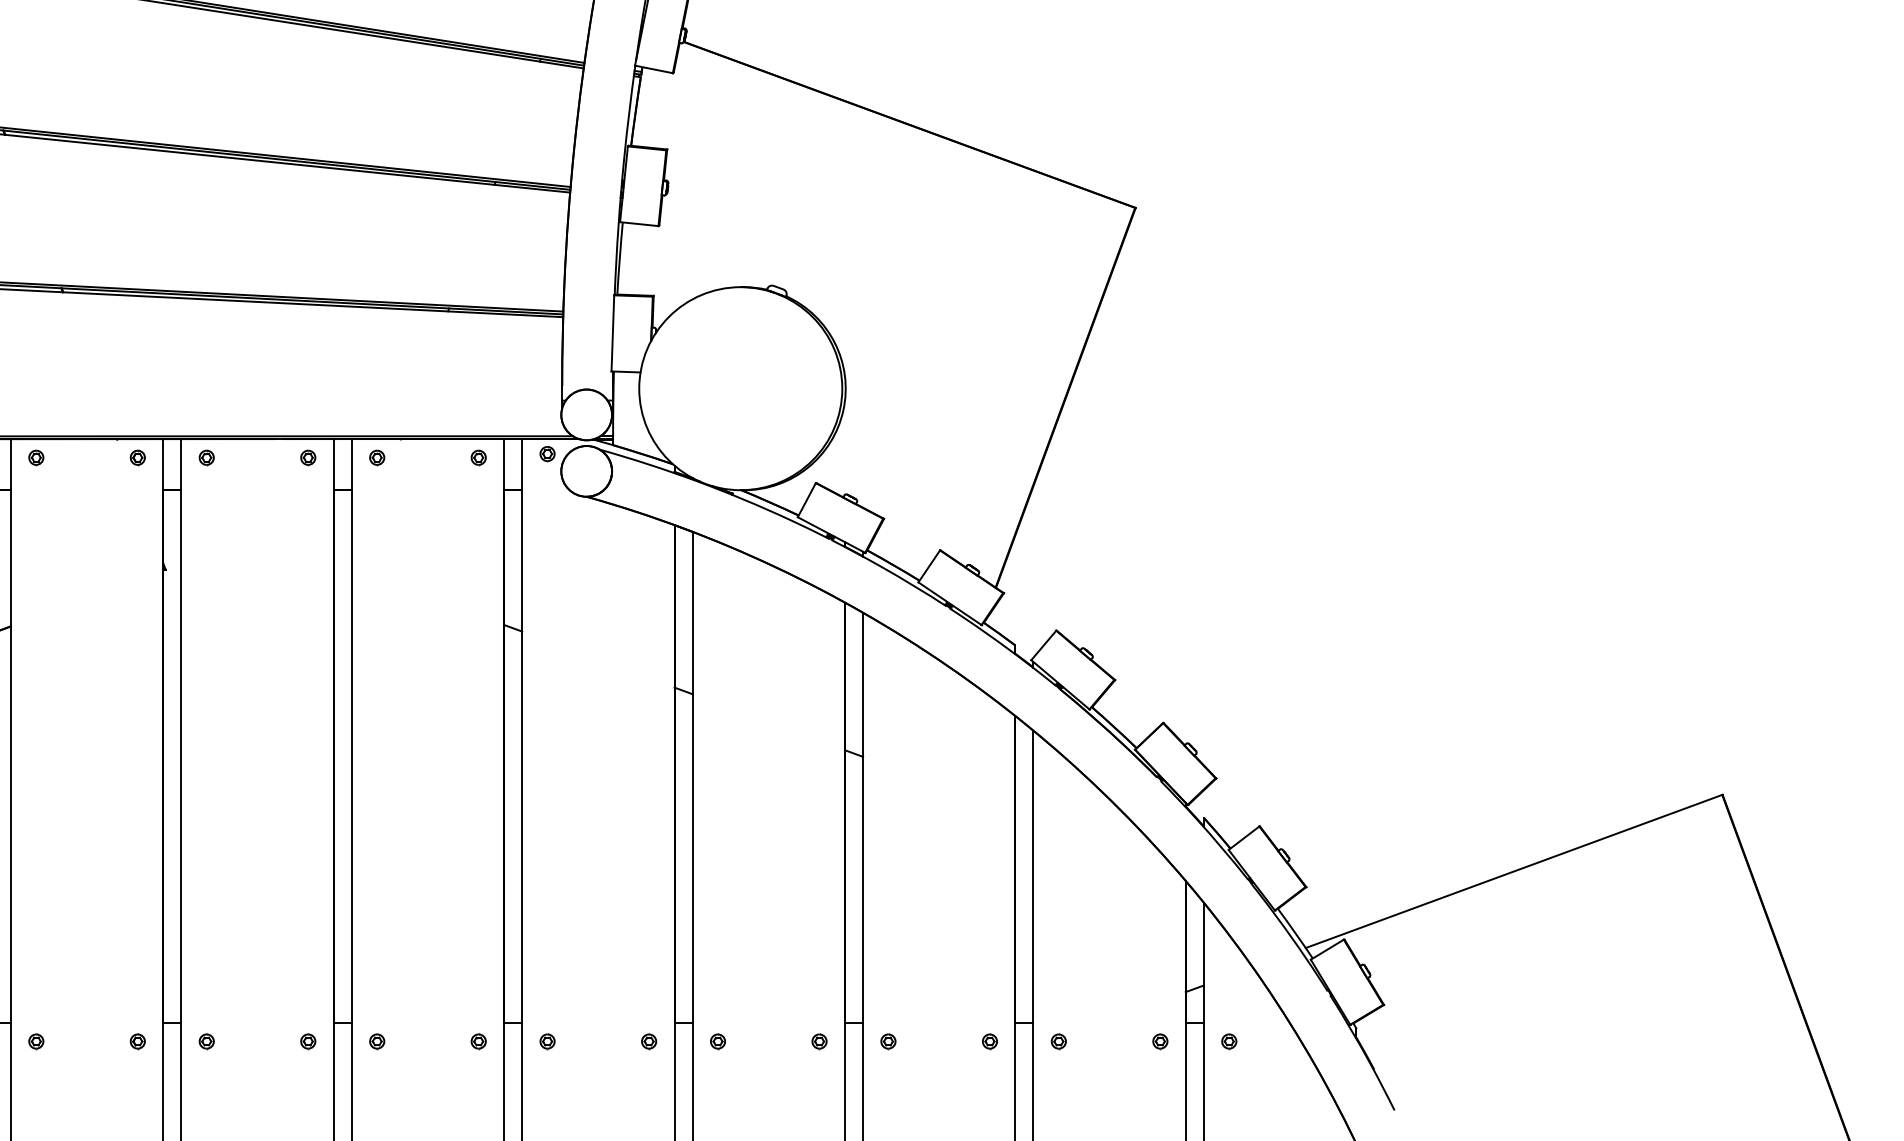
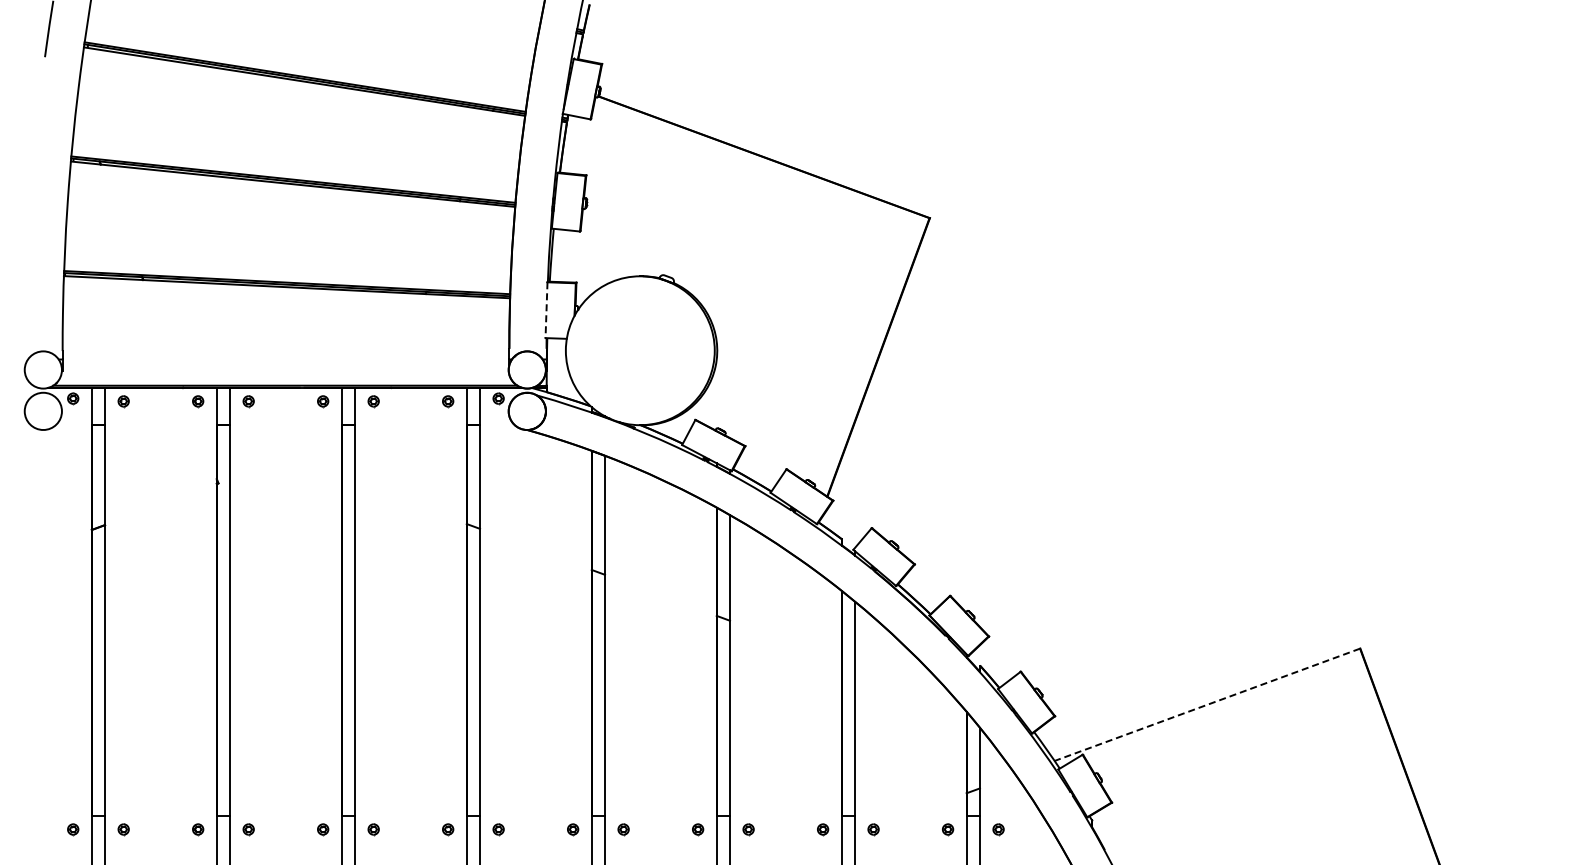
line: (612, 333) -> (546, 310), solid -> dashed
line: (1514, 871) -> (1207, 704), solid -> dashed

